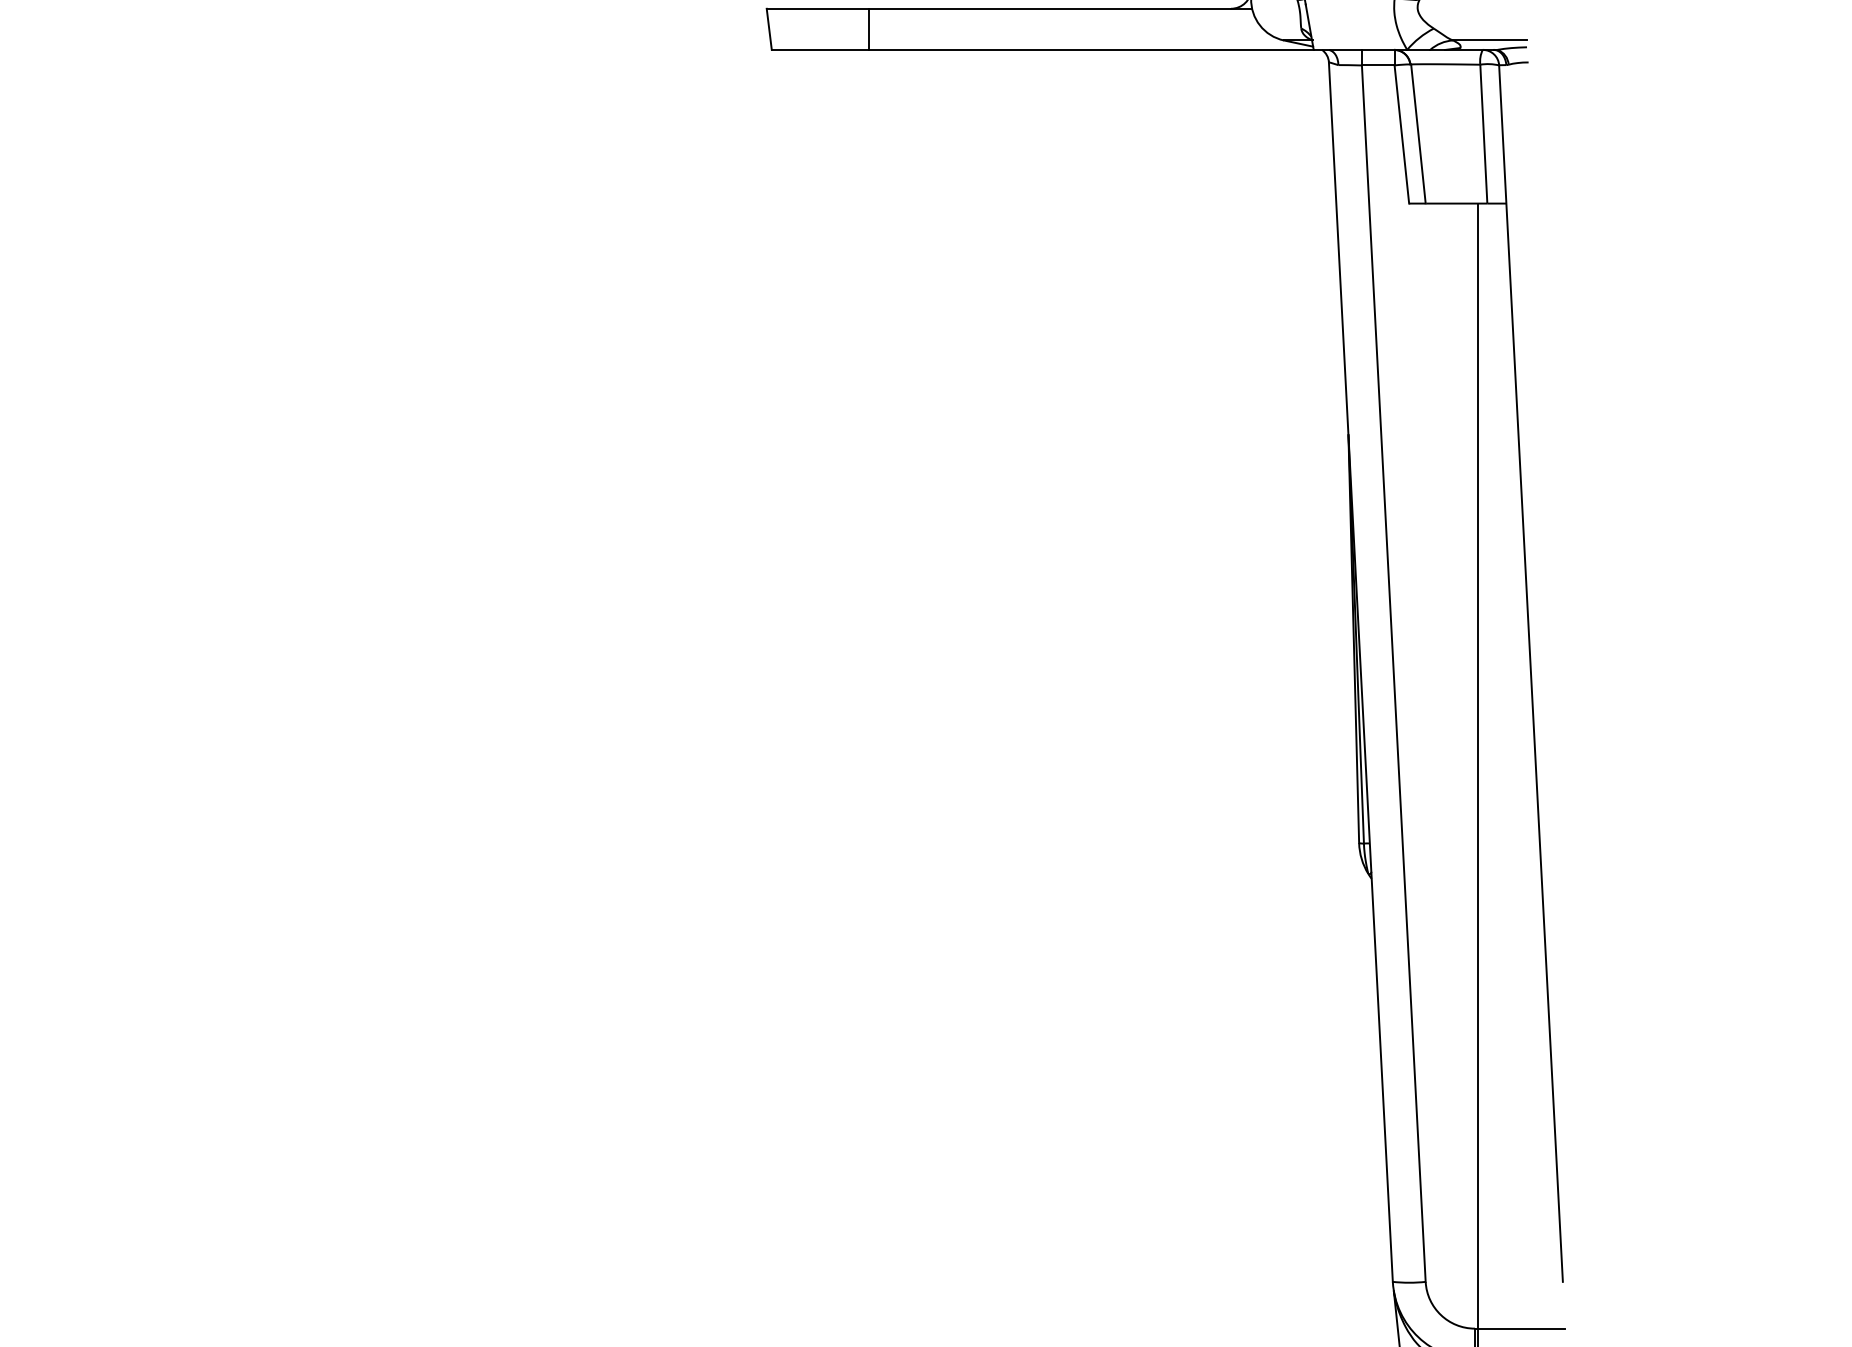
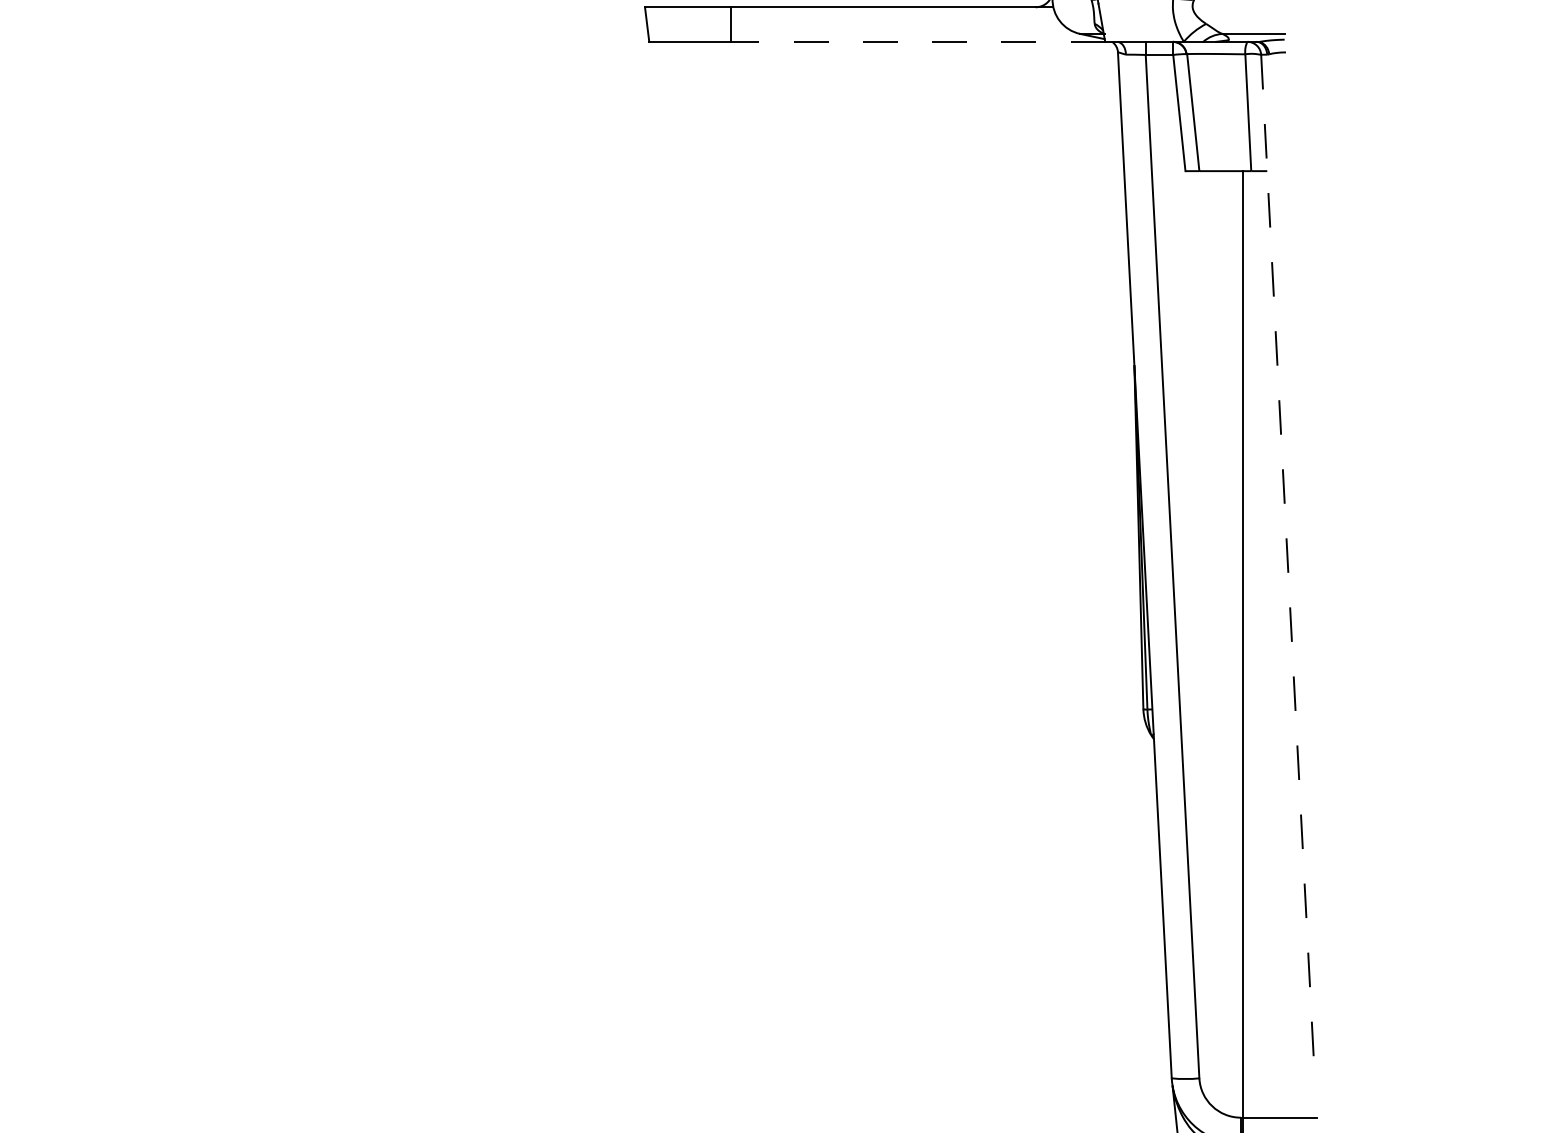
line: (1091, 49) -> (918, 41), solid -> dashed
line: (1531, 674) -> (1288, 567), solid -> dashed

